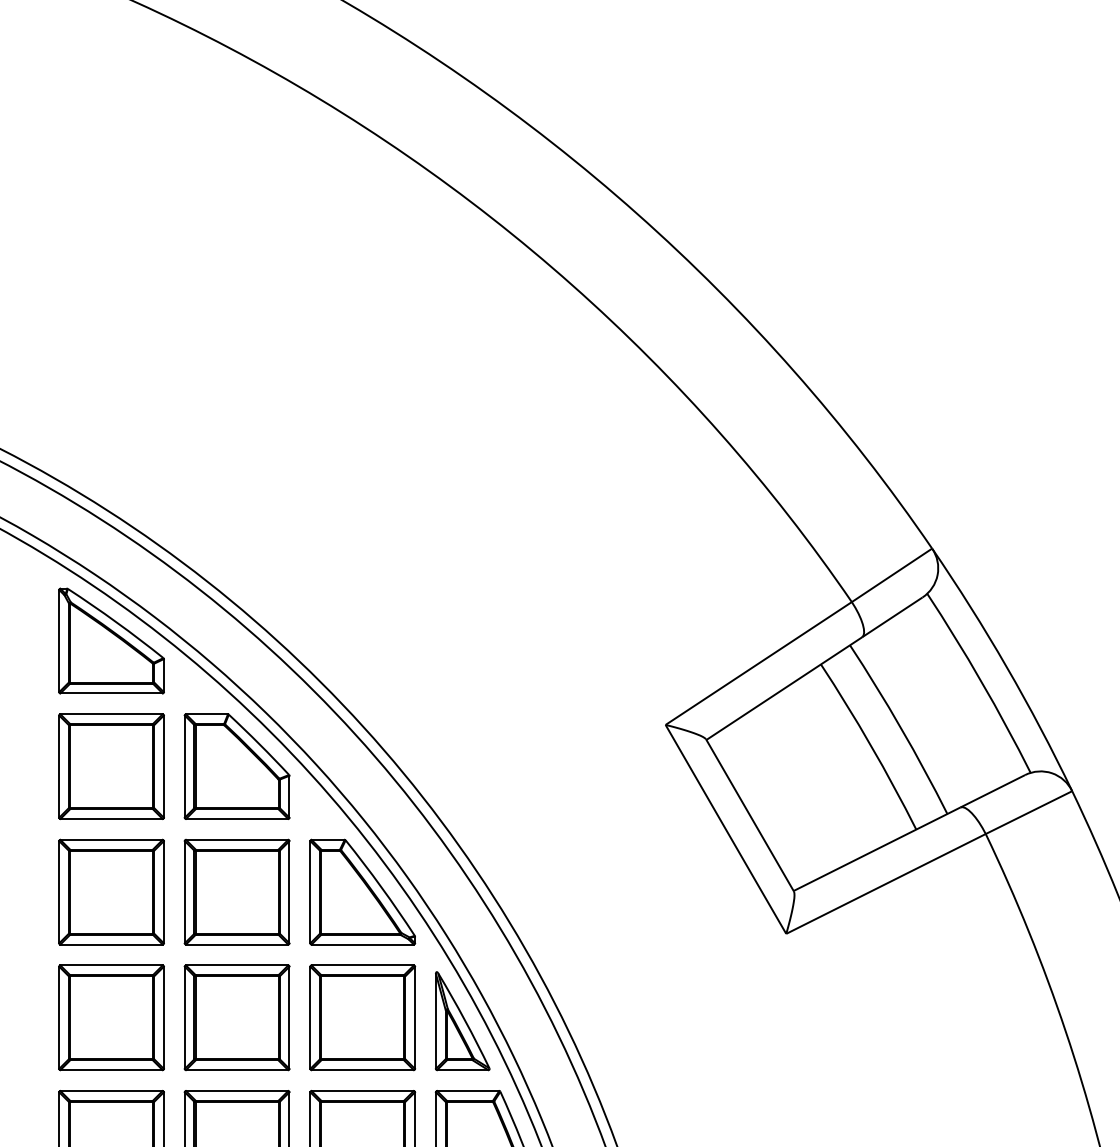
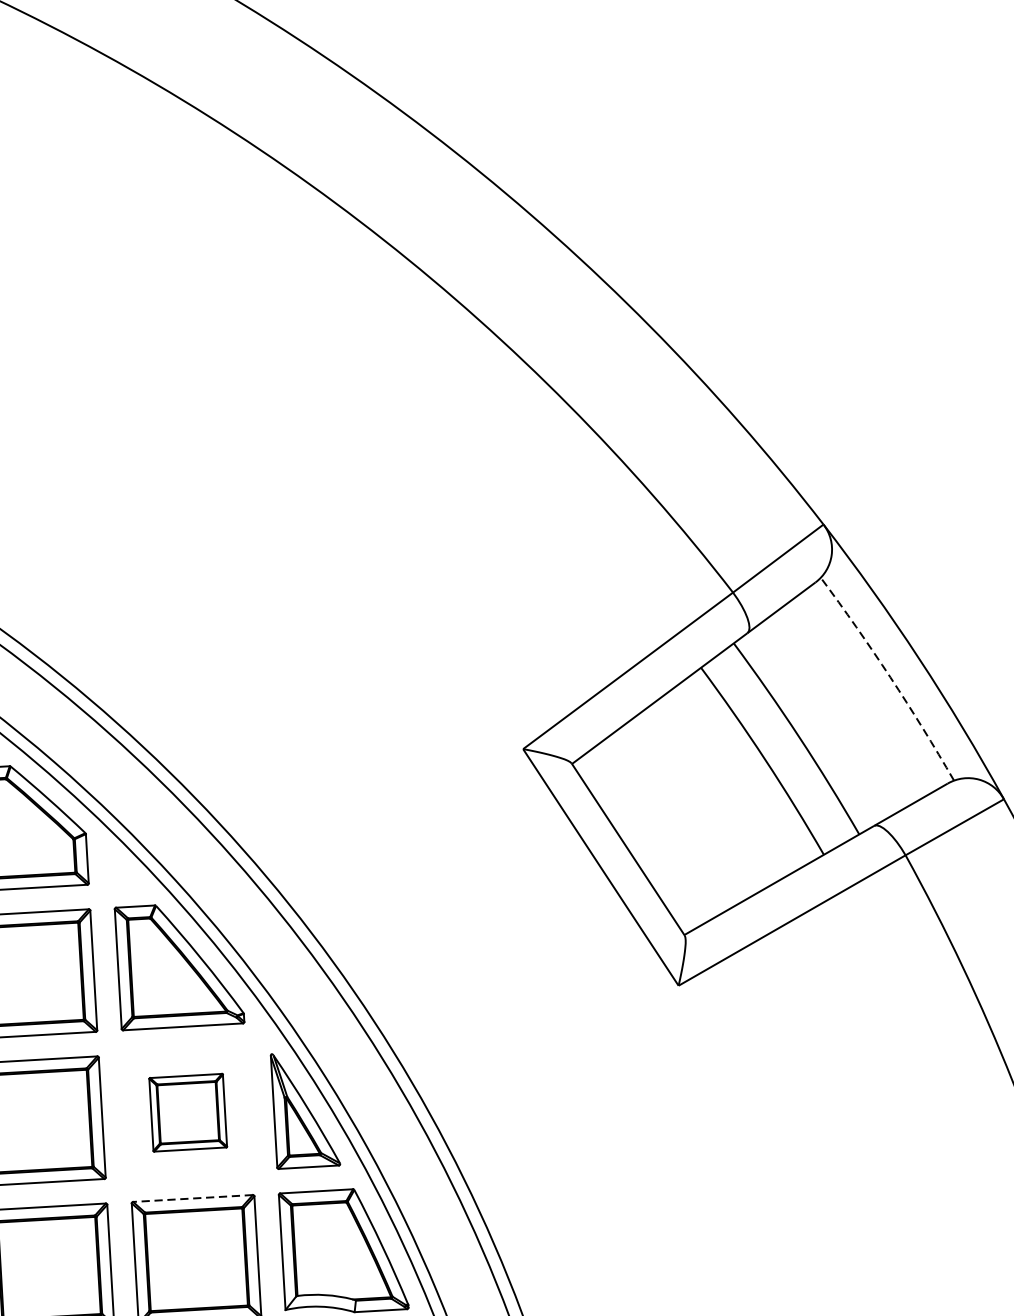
arc: (981, 681) -> (890, 676), solid -> dashed
part: (362, 1017) -> (187, 1112), size x0.6
line: (362, 1091) -> (192, 1199), solid -> dashed

